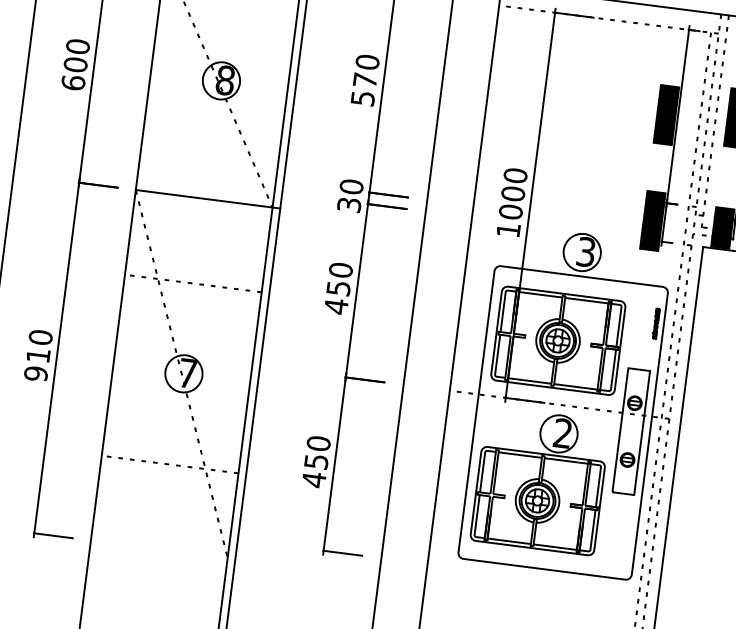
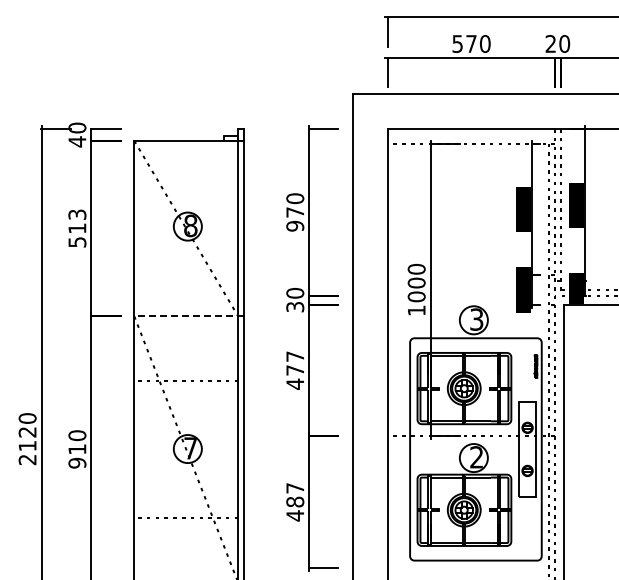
text: (75, 64) -> (77, 228), 600 -> 513
text: (362, 97) -> (294, 225), 570 -> 970
line: (208, 199) -> (189, 316), solid -> dashed
text: (340, 279) -> (295, 363), 450 -> 477
text: (318, 451) -> (295, 494), 450 -> 487

